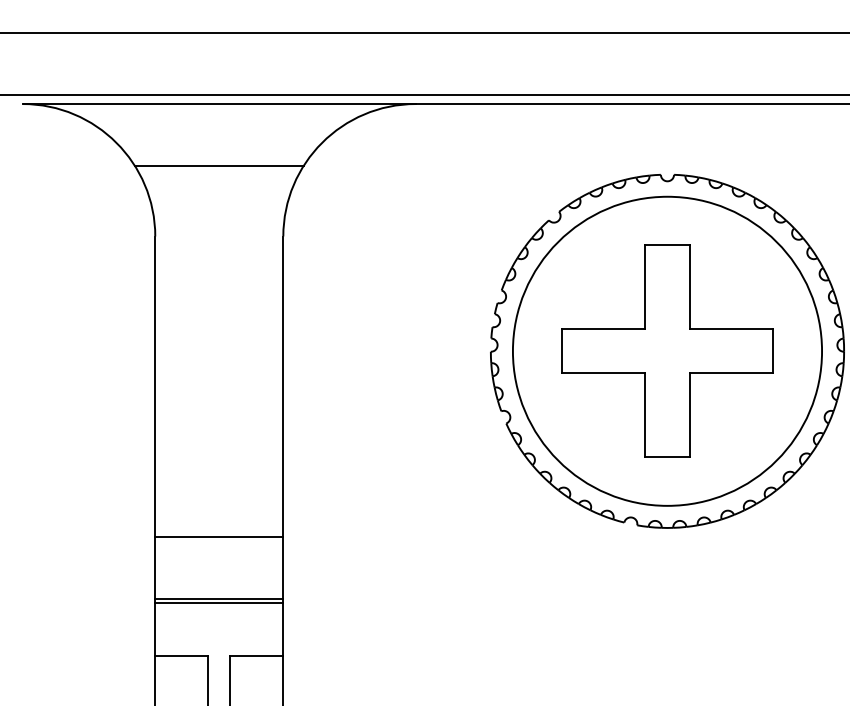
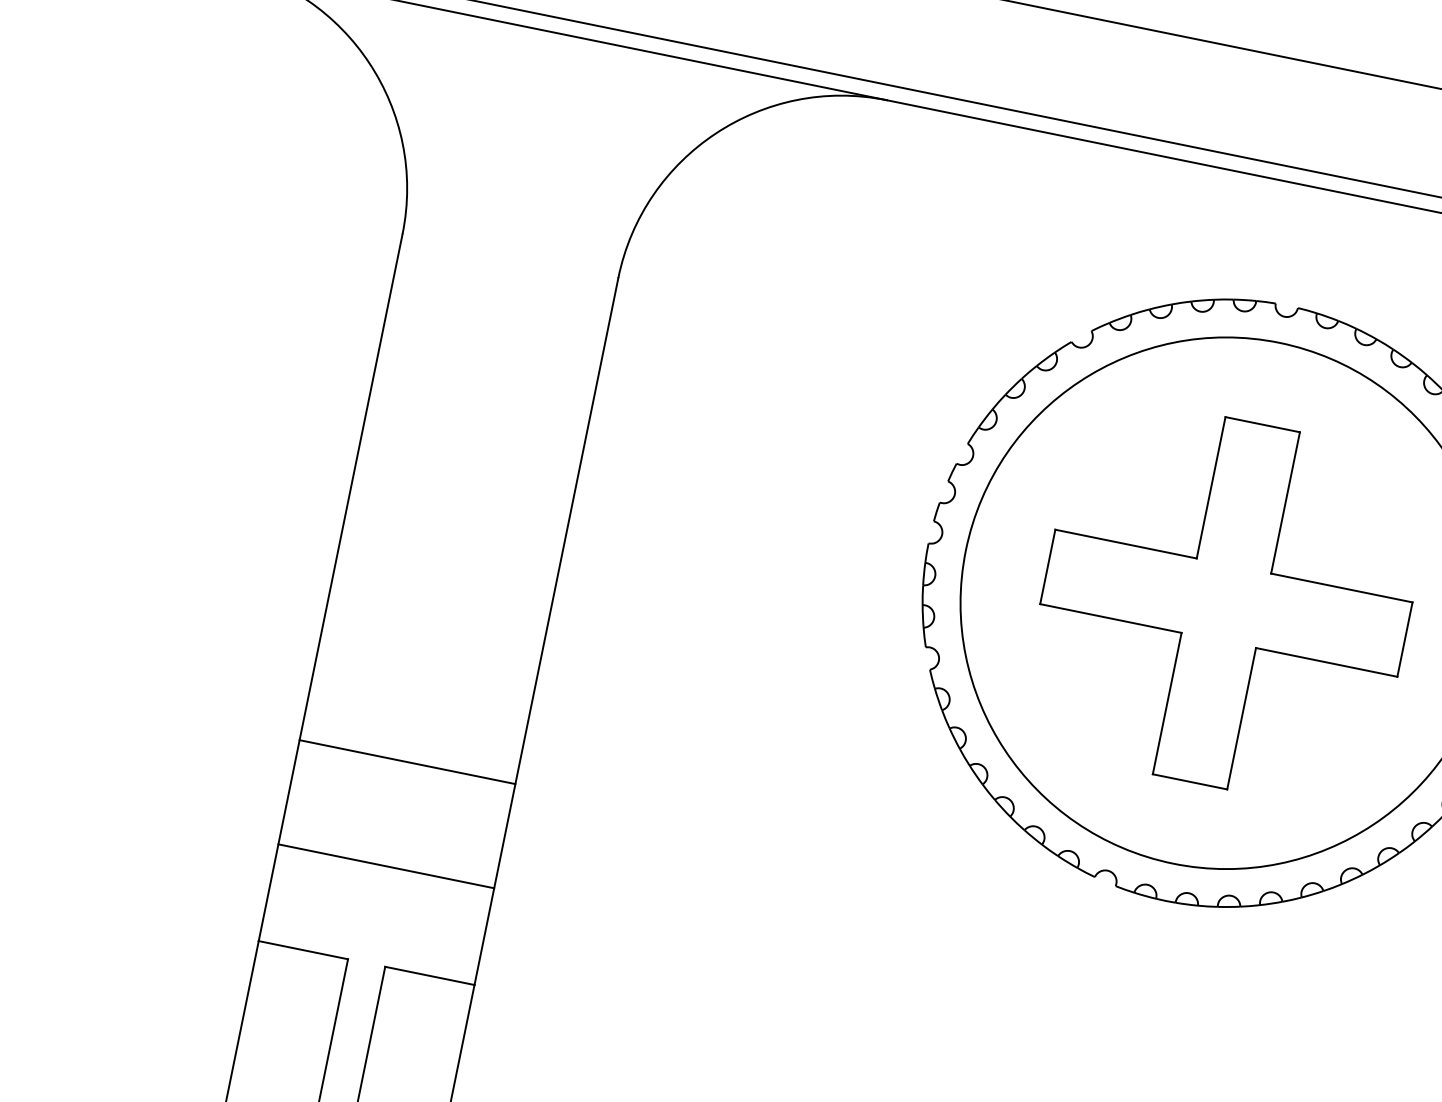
line: (218, 165) -> (533, 136), removed
line: (219, 603) -> (384, 874), removed

